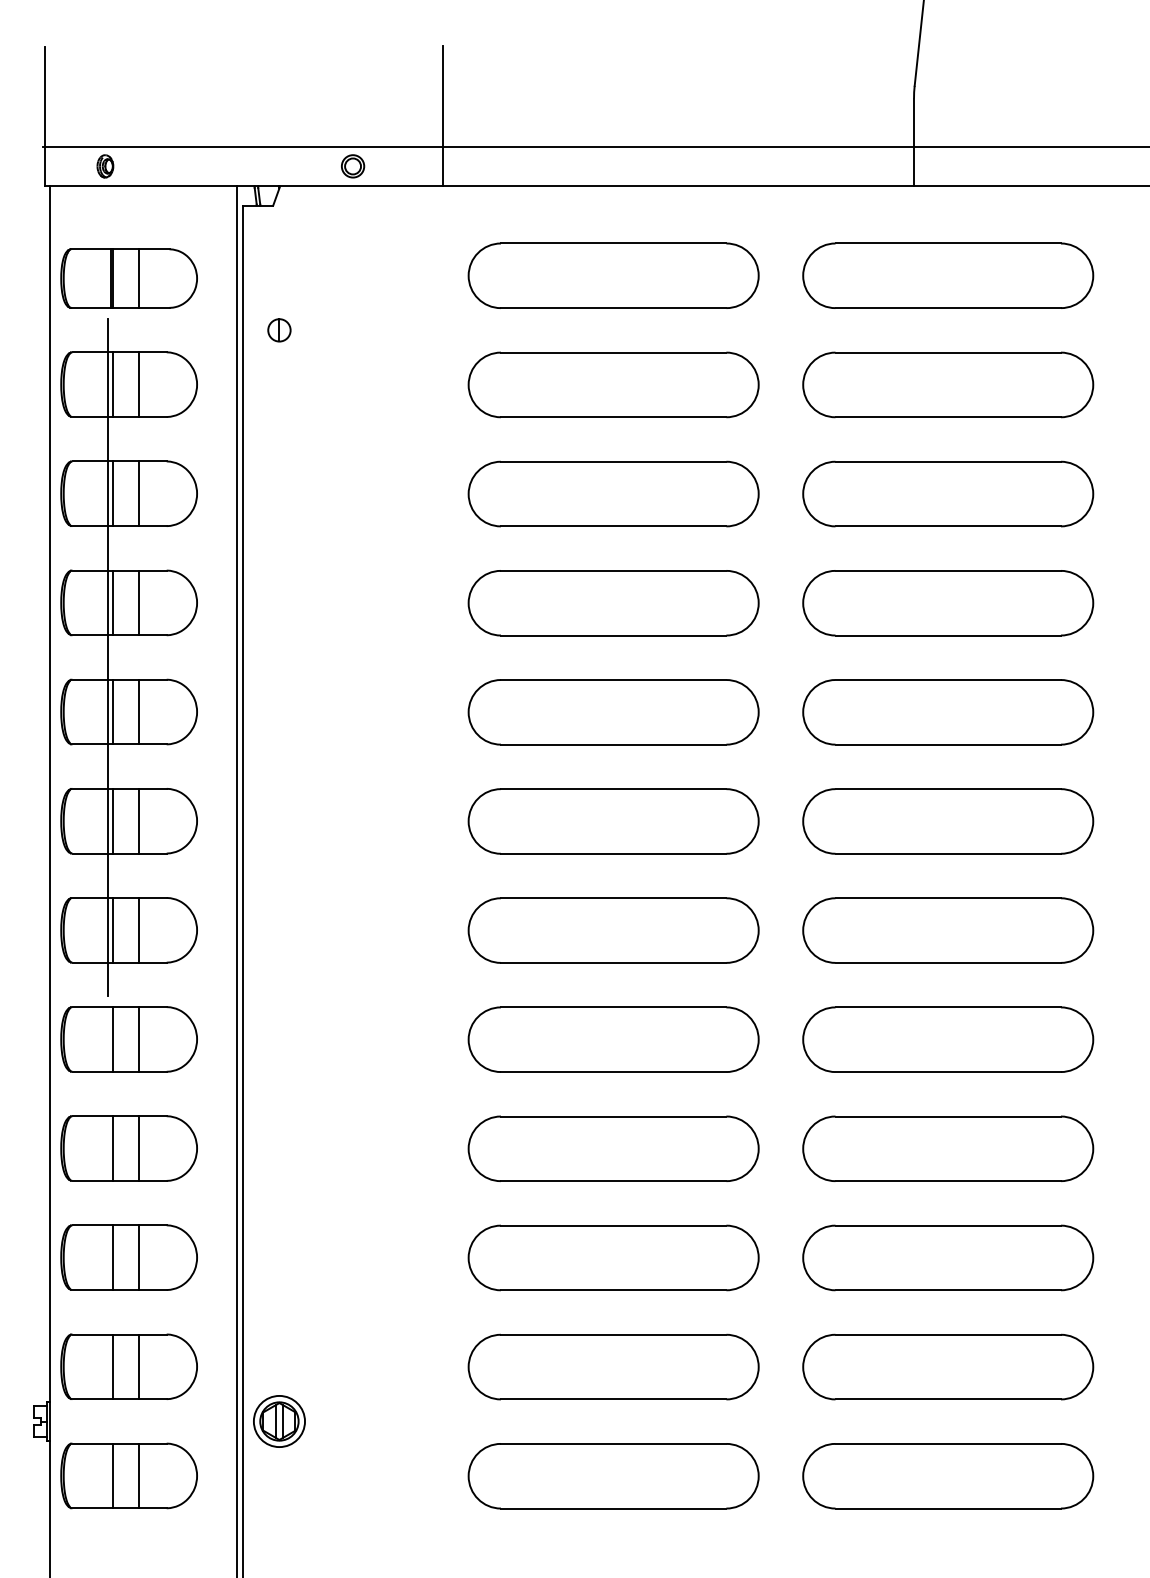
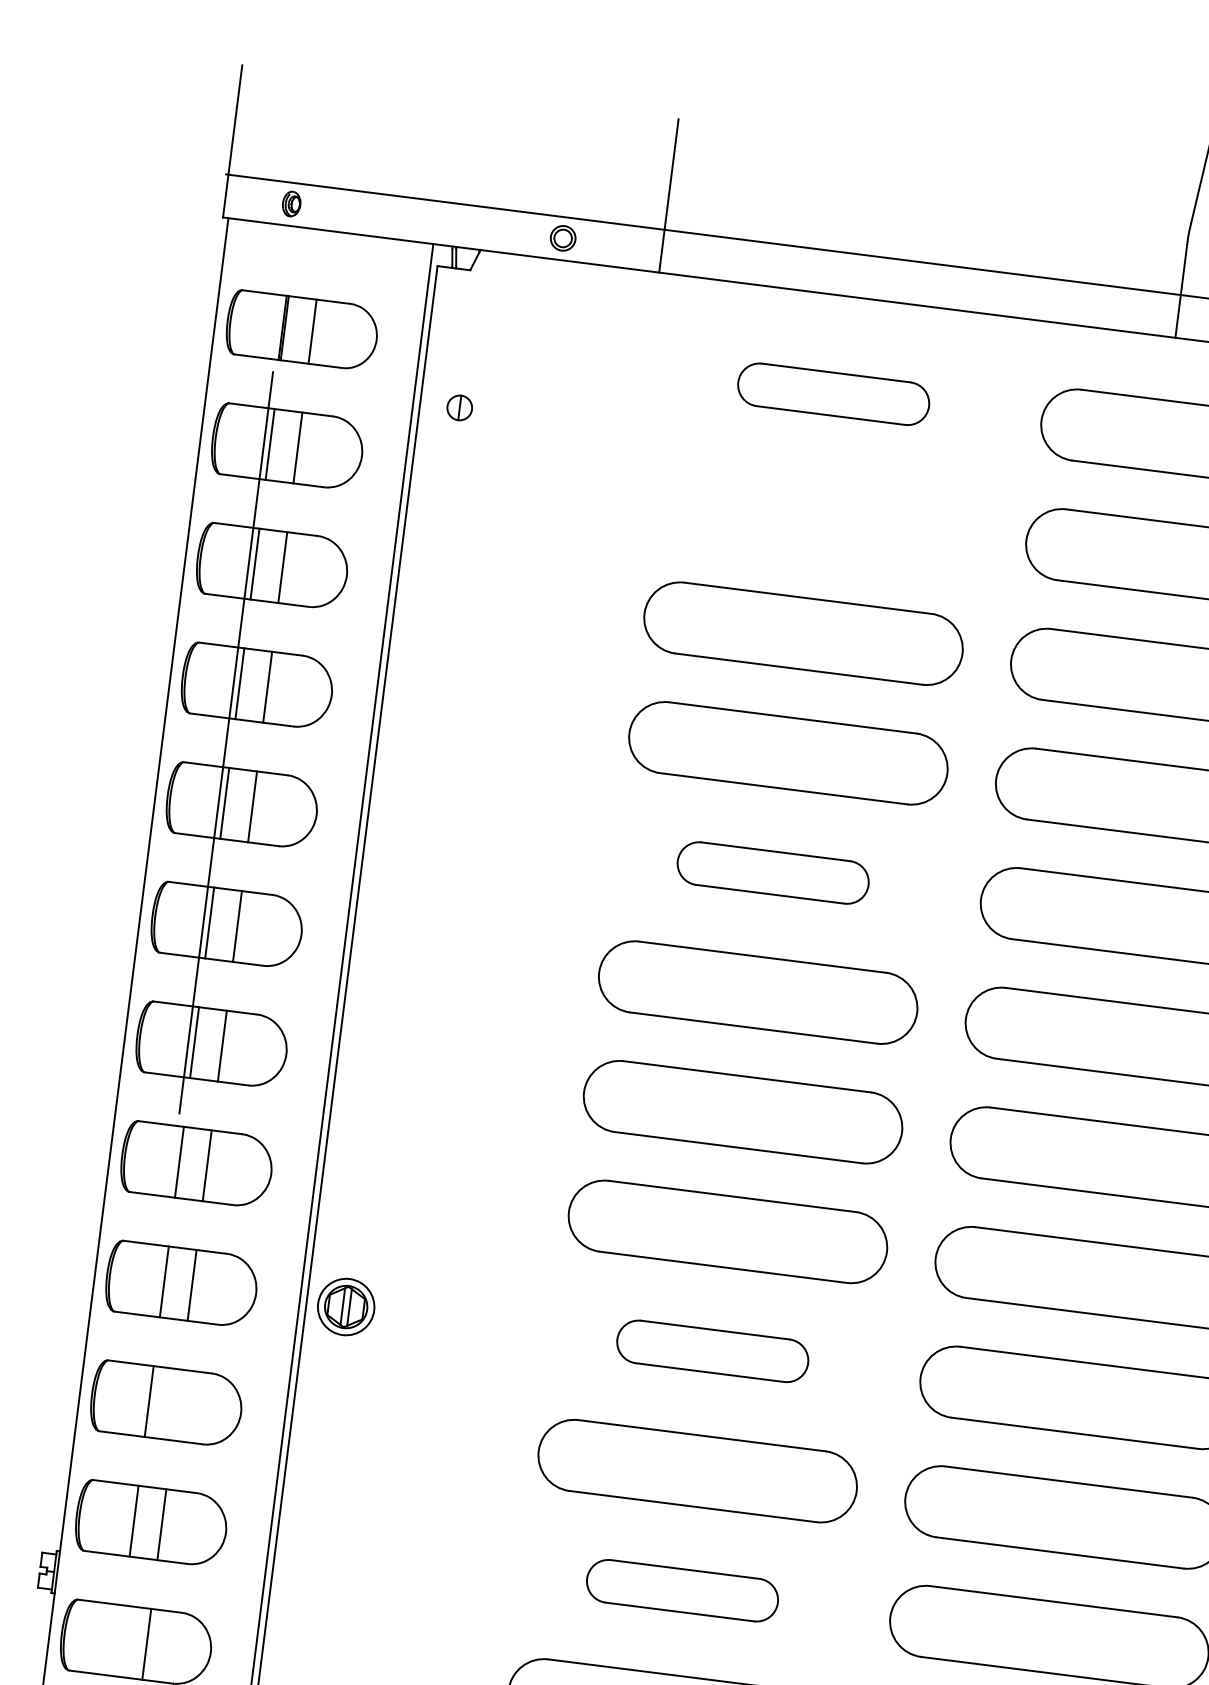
part: (613, 275) -> (833, 394), size x0.6
part: (613, 384) -> (818, 513), removed
part: (613, 712) -> (773, 873), size x0.6
part: (613, 1148) -> (712, 1351), size x0.6
line: (138, 1257) -> (176, 1404), removed
part: (613, 1366) -> (682, 1590), size x0.6
part: (279, 1421) -> (346, 1307), moved
line: (113, 1475) -> (119, 1640), removed

